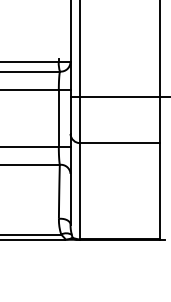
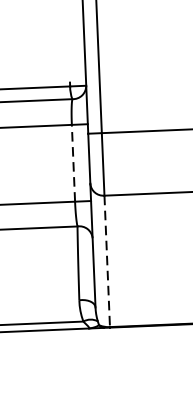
line: (58, 118) -> (73, 163), solid -> dashed
line: (80, 191) -> (107, 261), solid -> dashed

